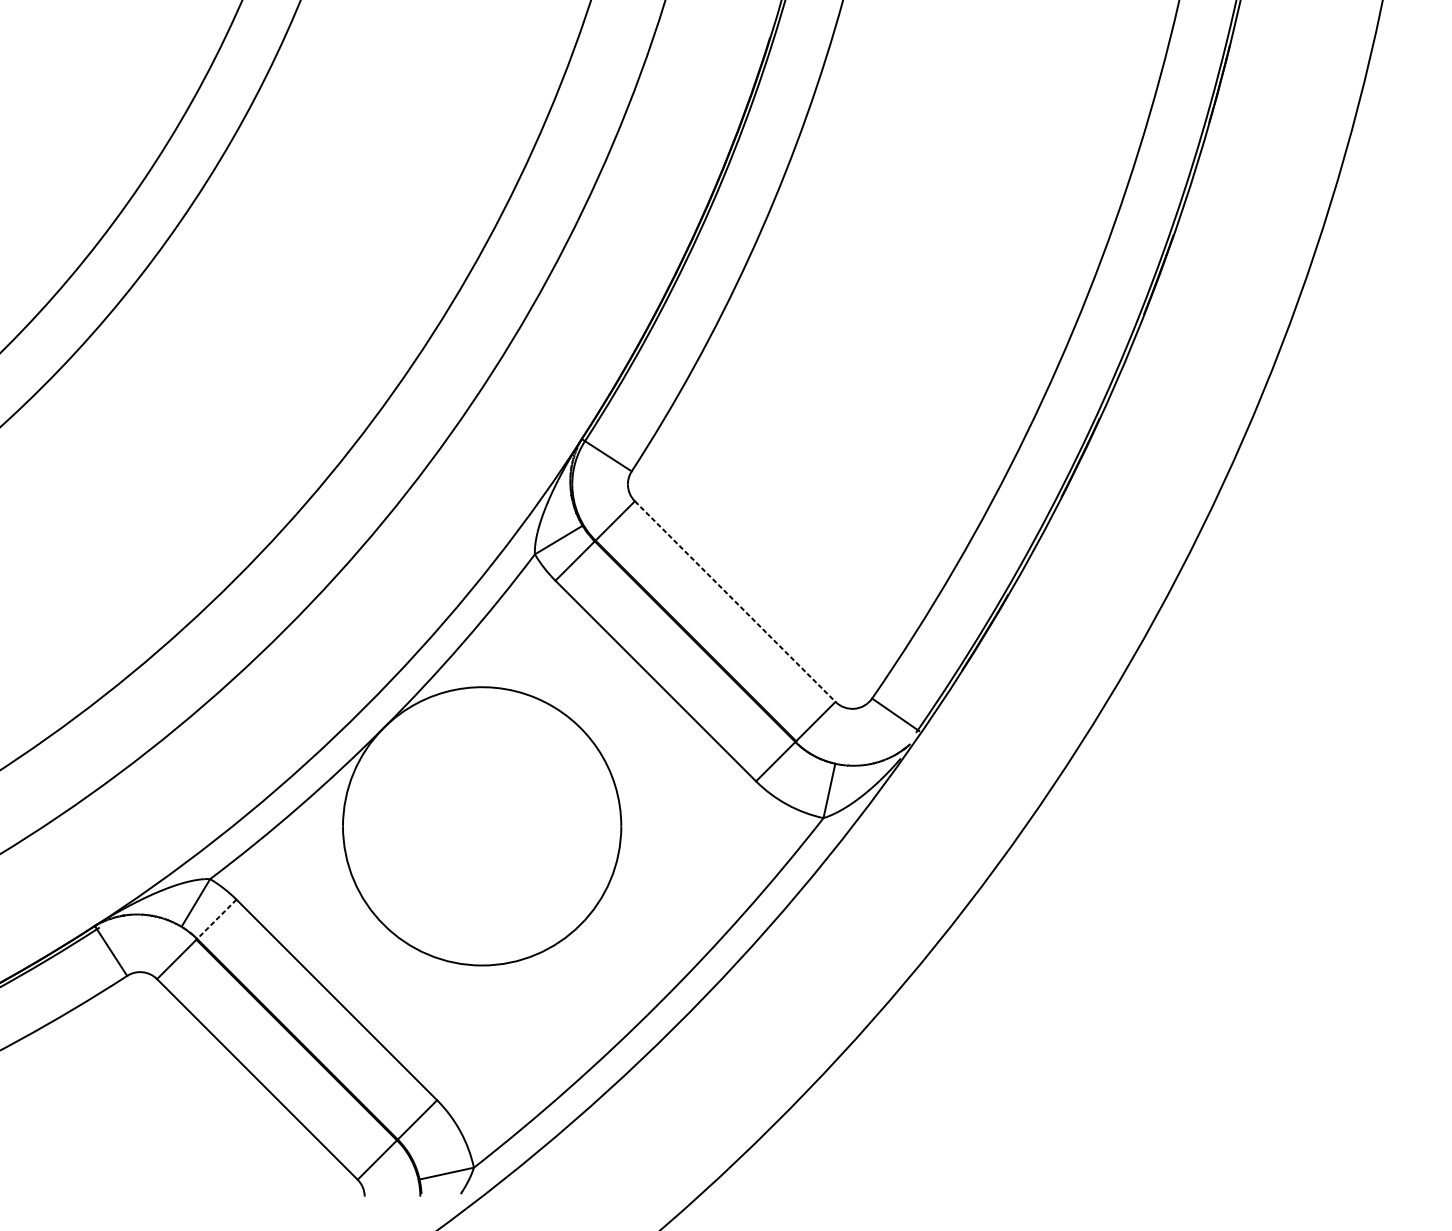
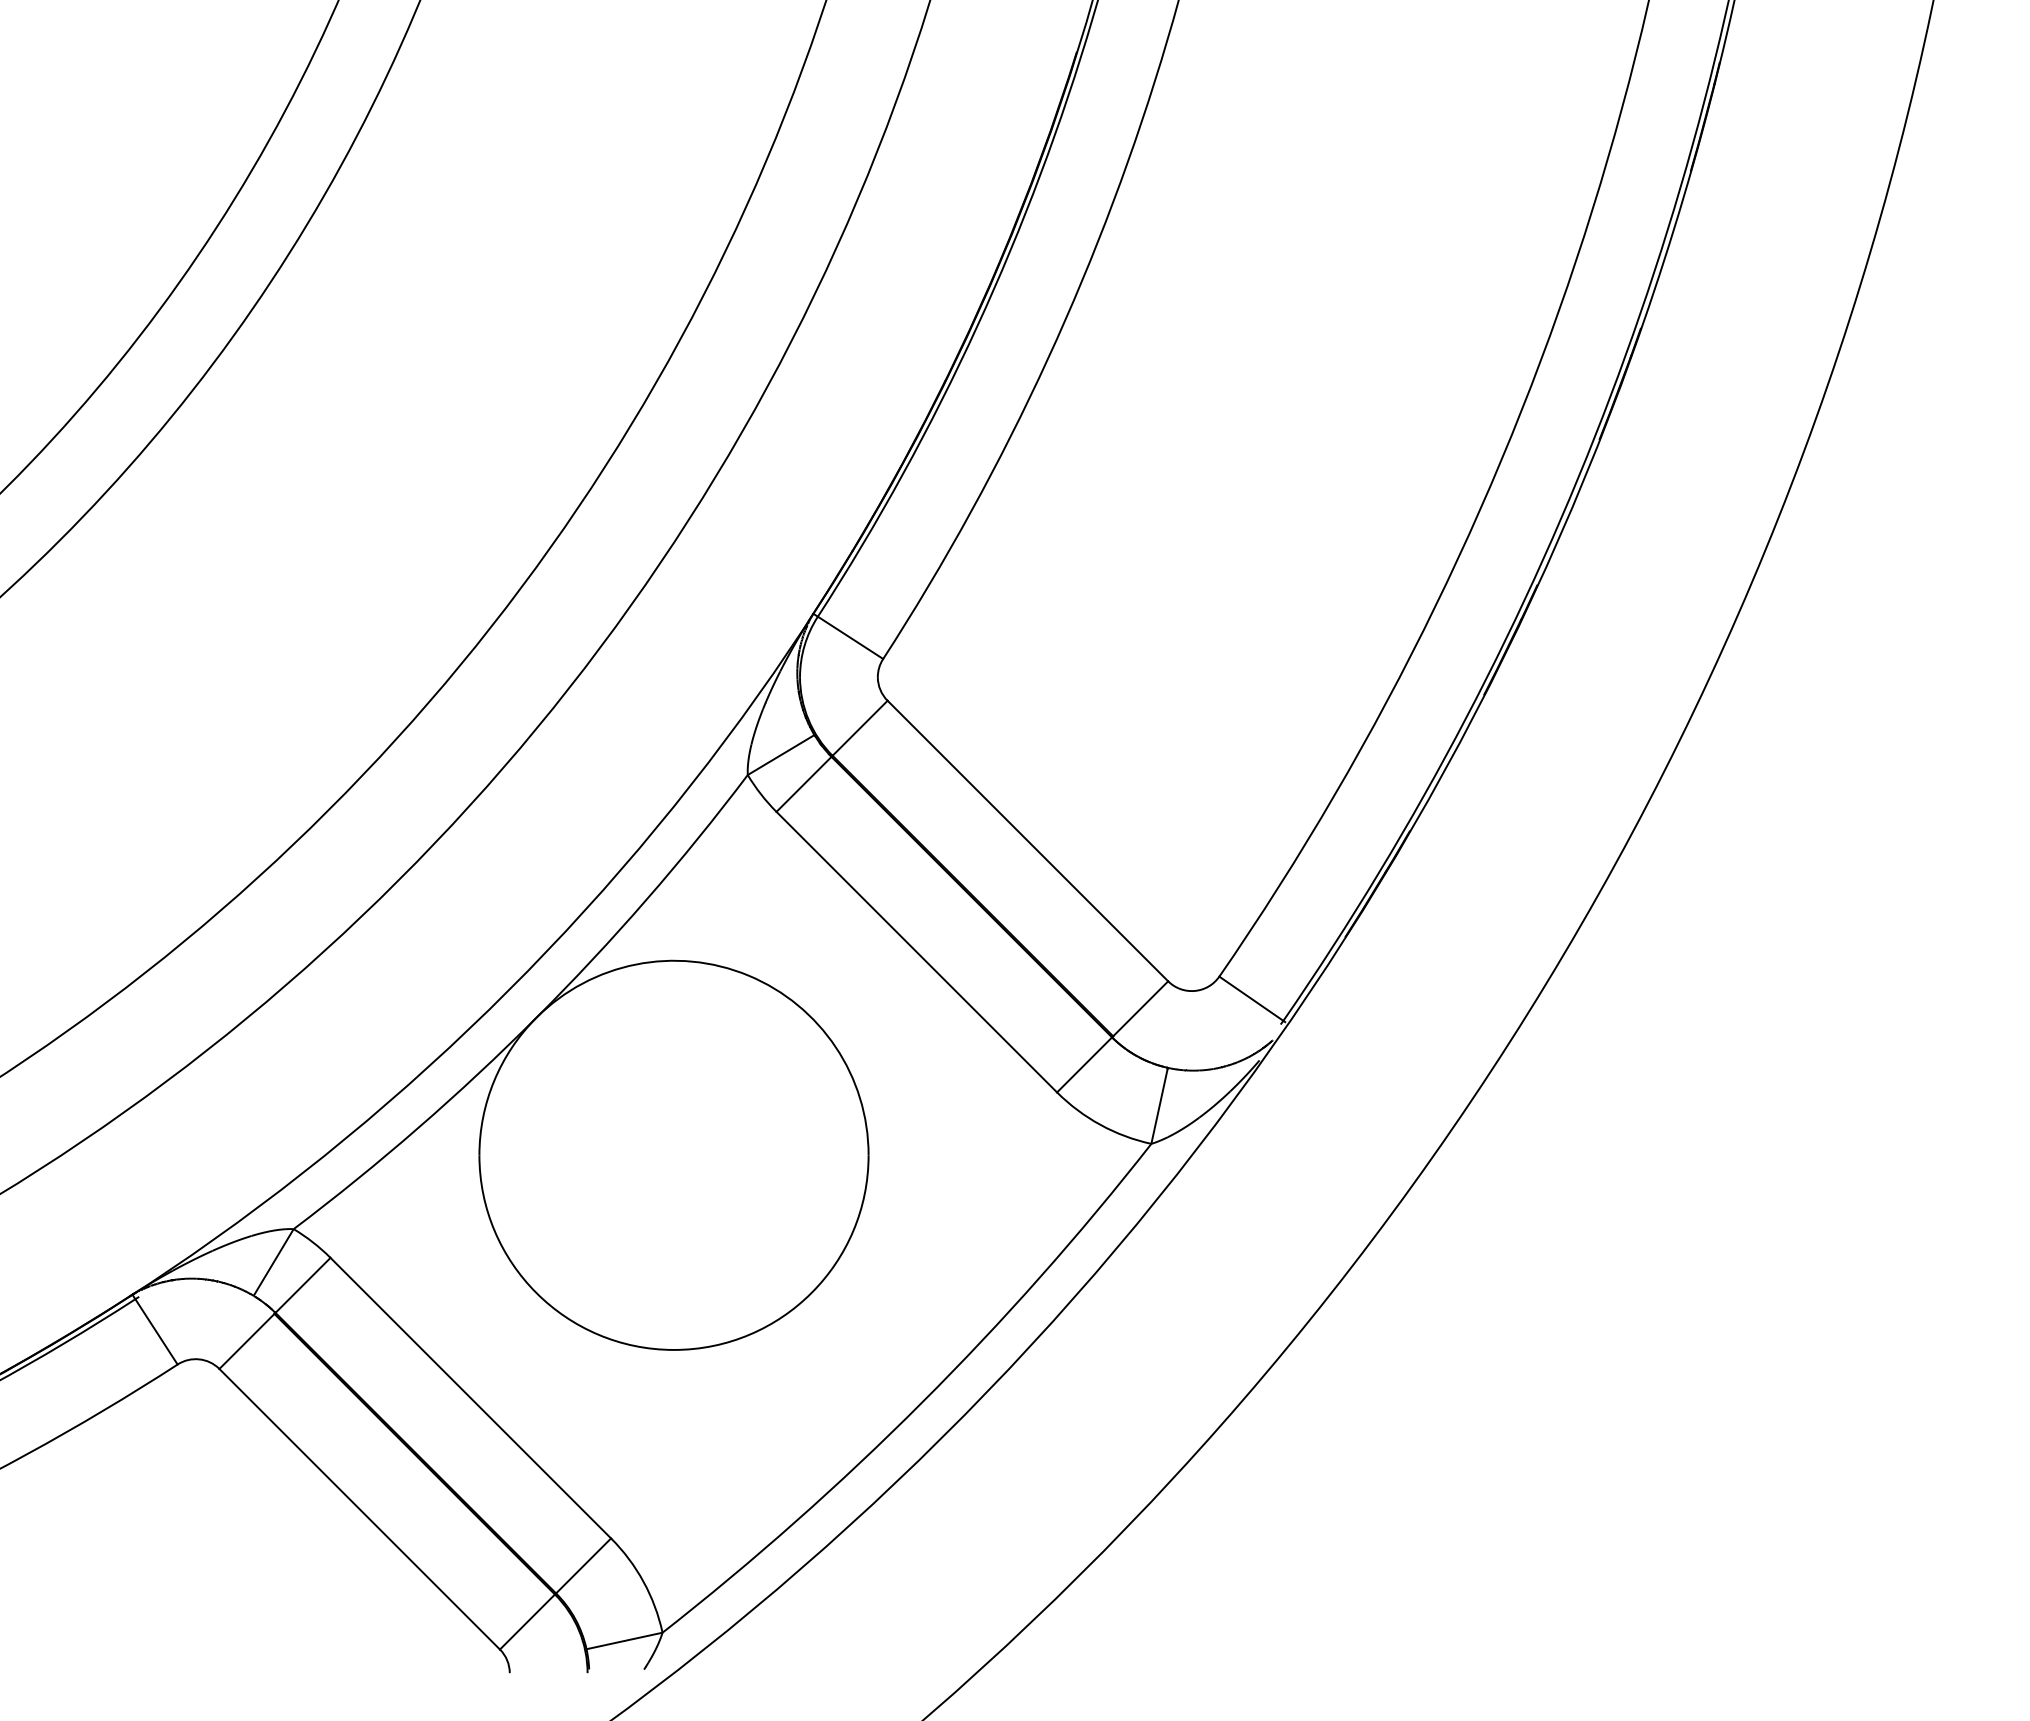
line: (735, 601) -> (1028, 841), dashed -> solid
line: (217, 919) -> (303, 1285), dashed -> solid

